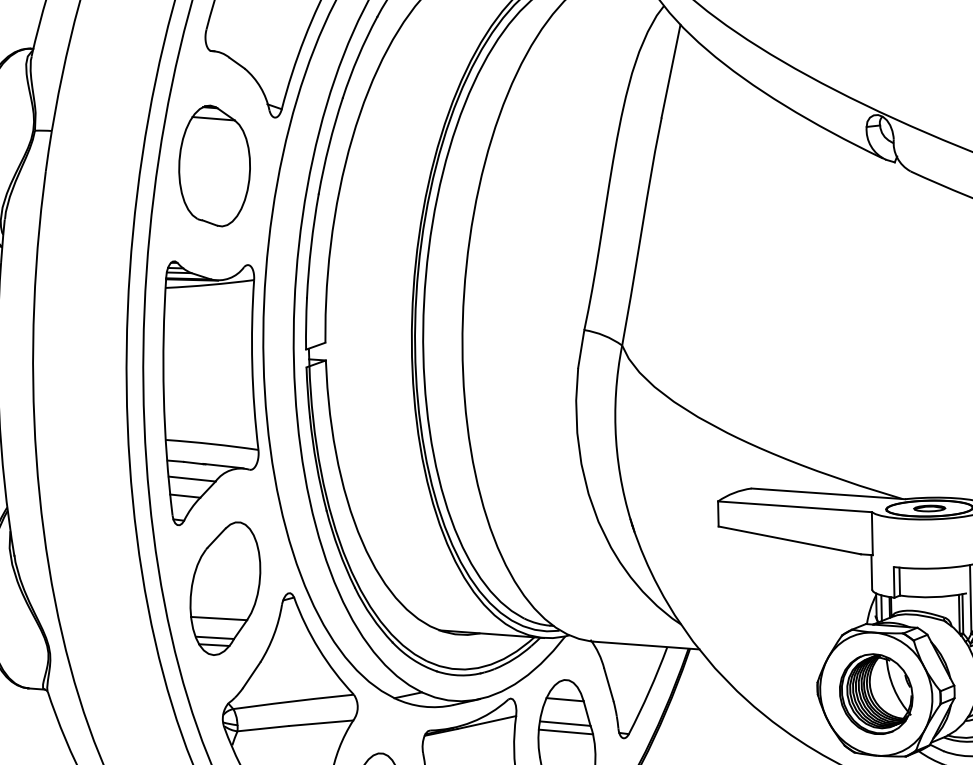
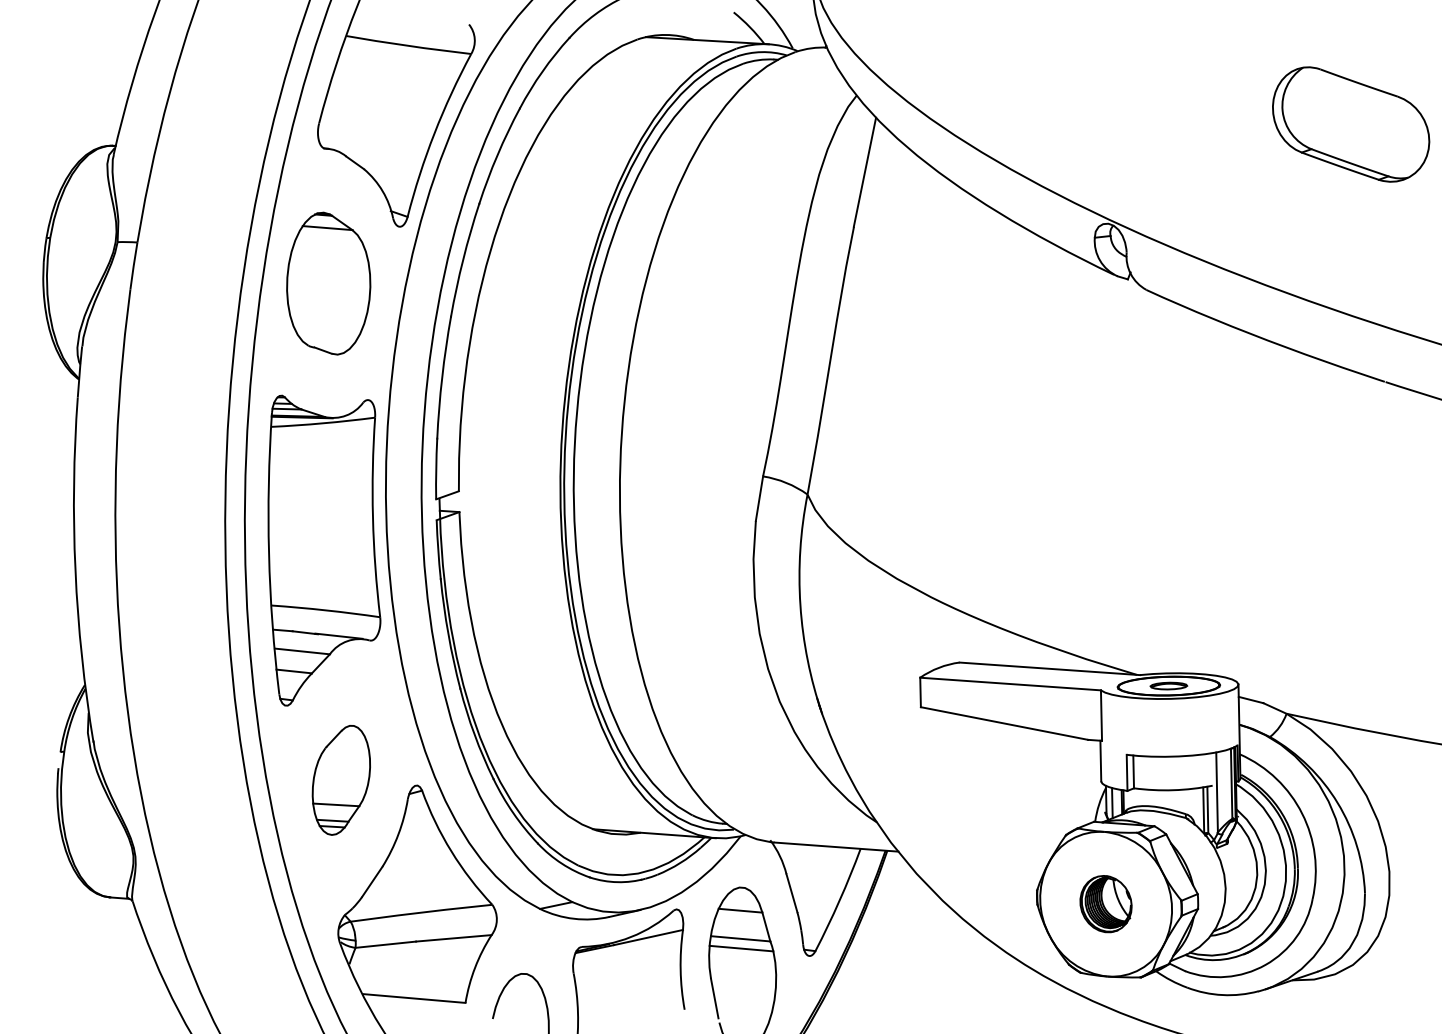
part: (225, 588) -> (341, 780), size x0.7
part: (875, 693) -> (1105, 903), size x0.6

